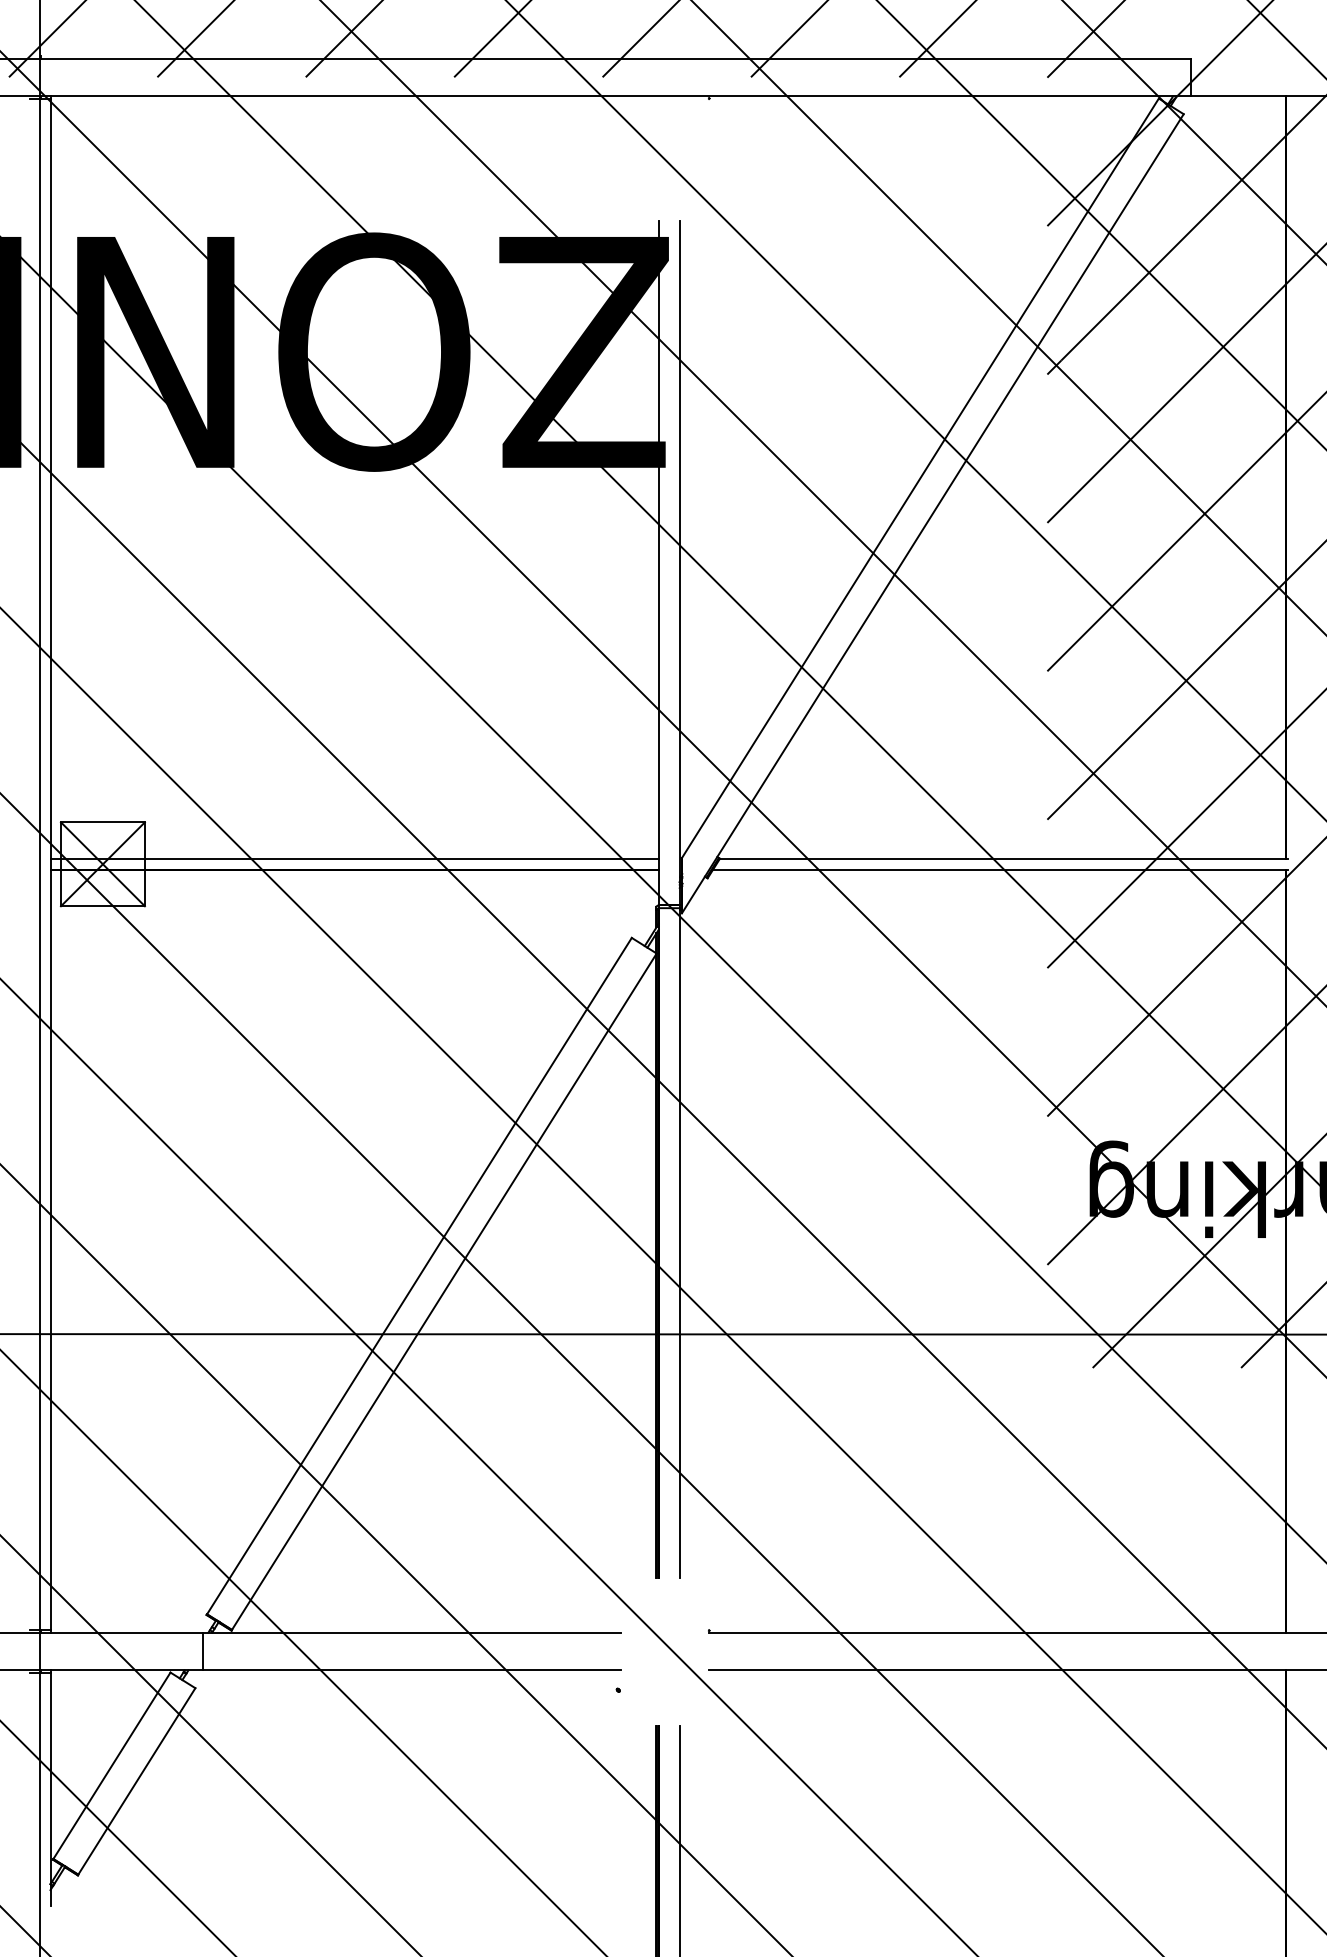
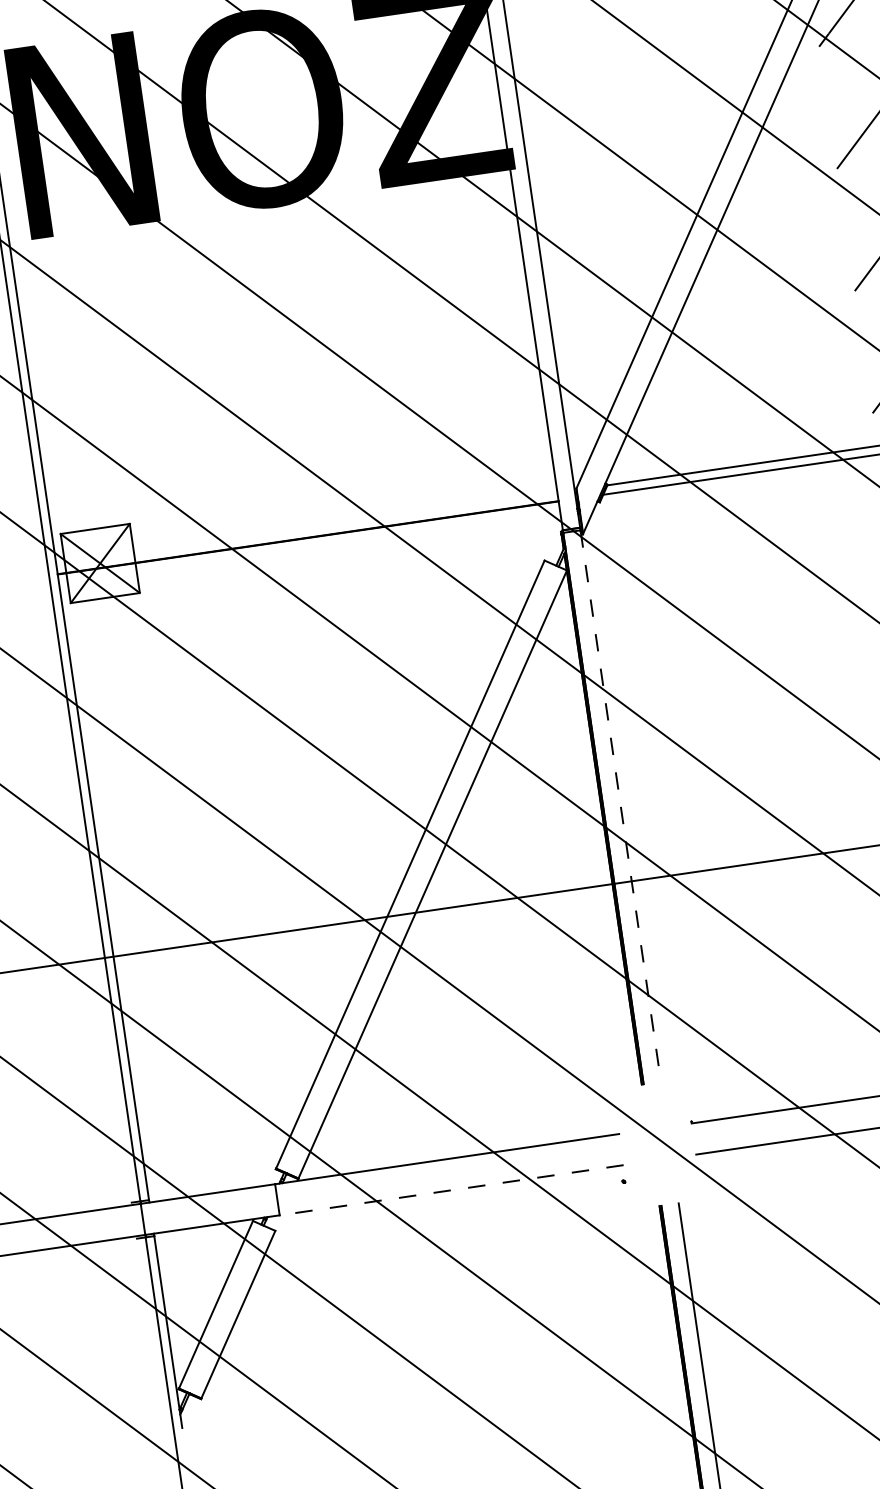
line: (354, 859) -> (306, 529), removed
line: (679, 1242) -> (620, 805), solid -> dashed
line: (412, 1670) -> (452, 1190), solid -> dashed

